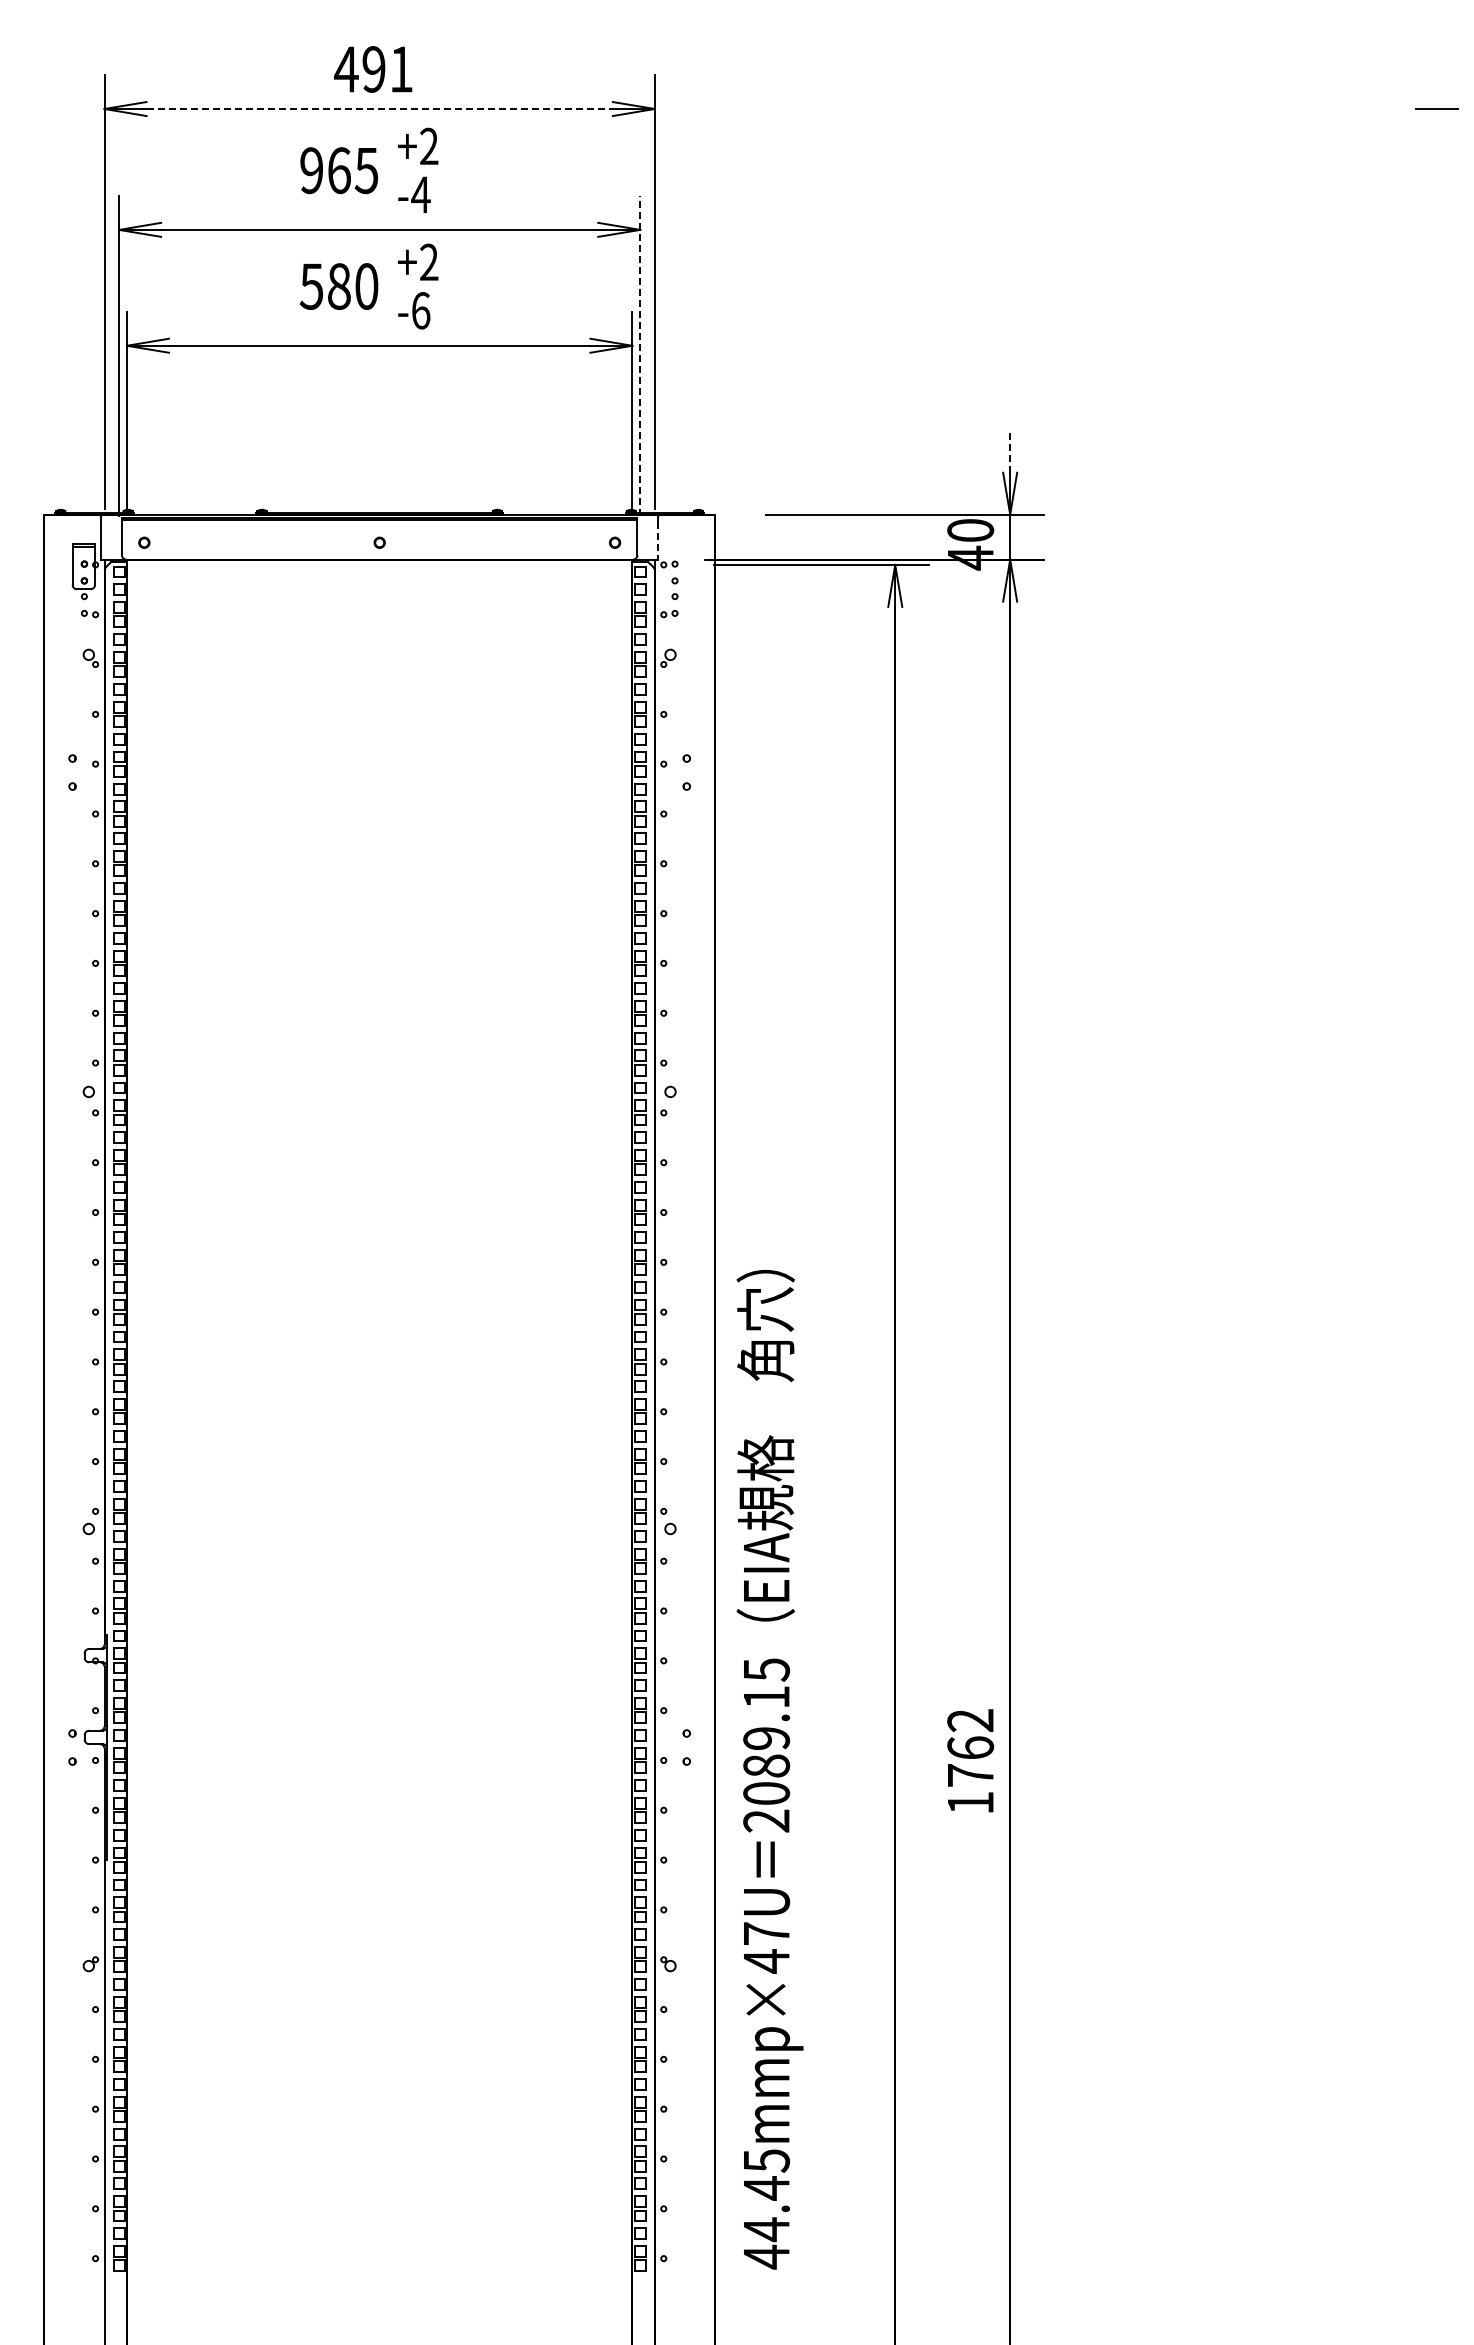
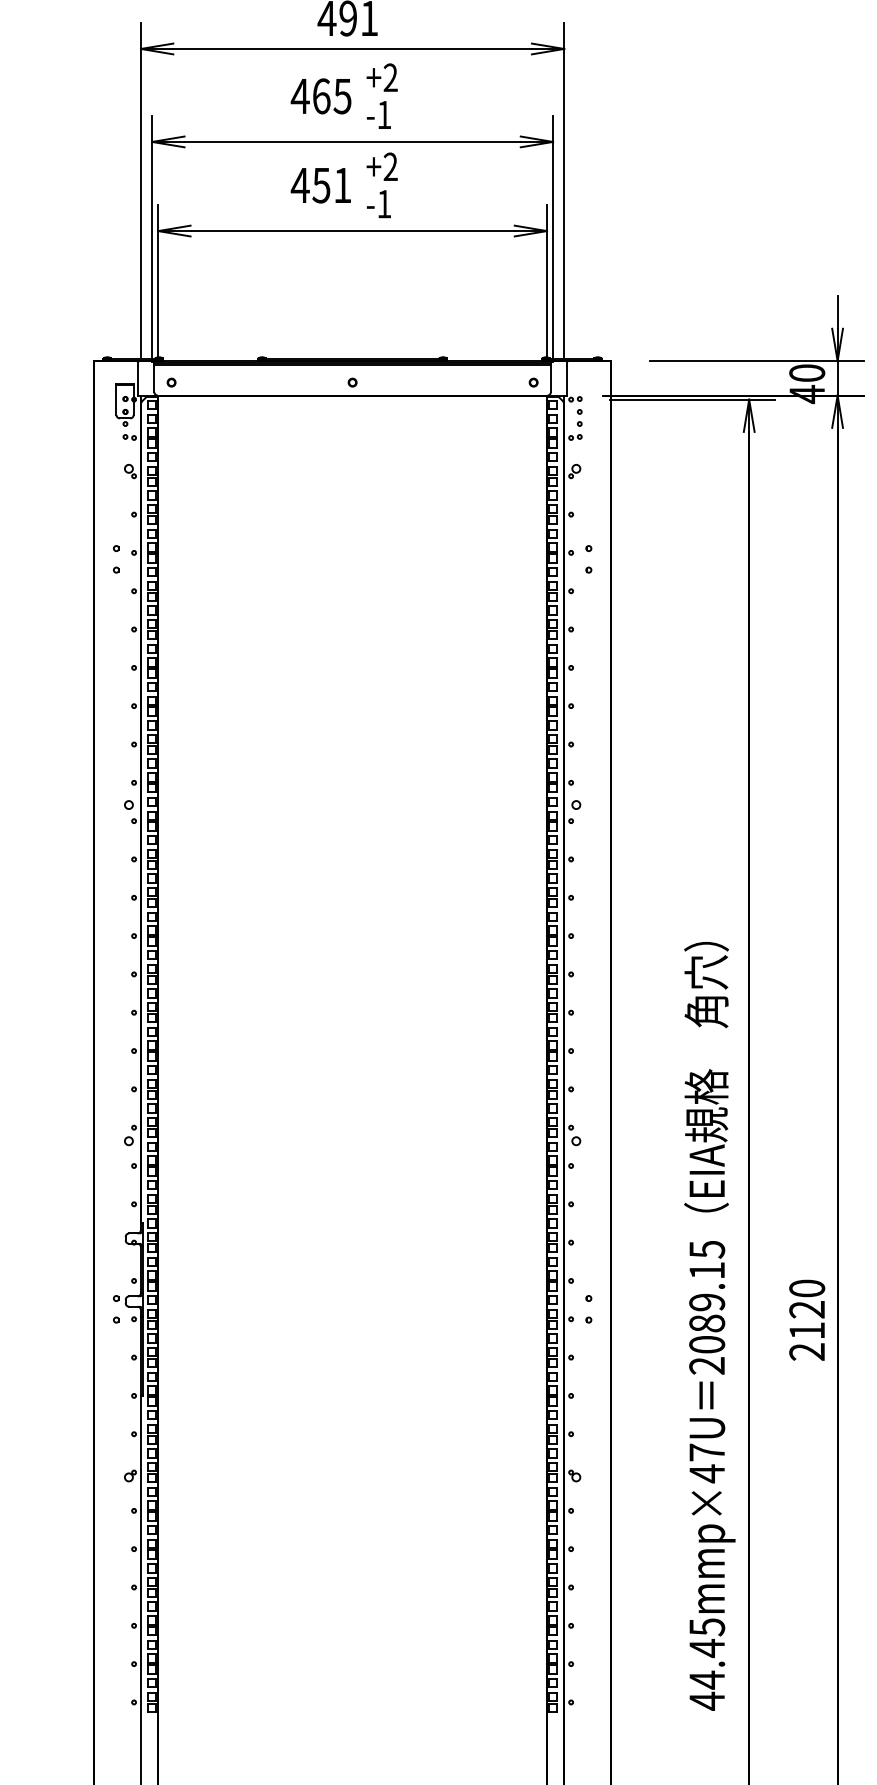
line: (380, 109) -> (353, 49), dashed -> solid
text: (311, 170) -> (300, 96), 965 -> 465
text: (420, 194) -> (384, 114), -4 -> -1
text: (338, 286) -> (320, 185), 580 -> 451
text: (421, 310) -> (384, 203), -6 -> -1
line: (640, 356) -> (553, 239), dashed -> solid
line: (1010, 451) -> (837, 312), dashed -> solid
line: (658, 541) -> (567, 381), dashed -> solid
text: (970, 1761) -> (807, 1320), 1762 -> 2120
text: (769, 1769) -> (709, 1326), moved

